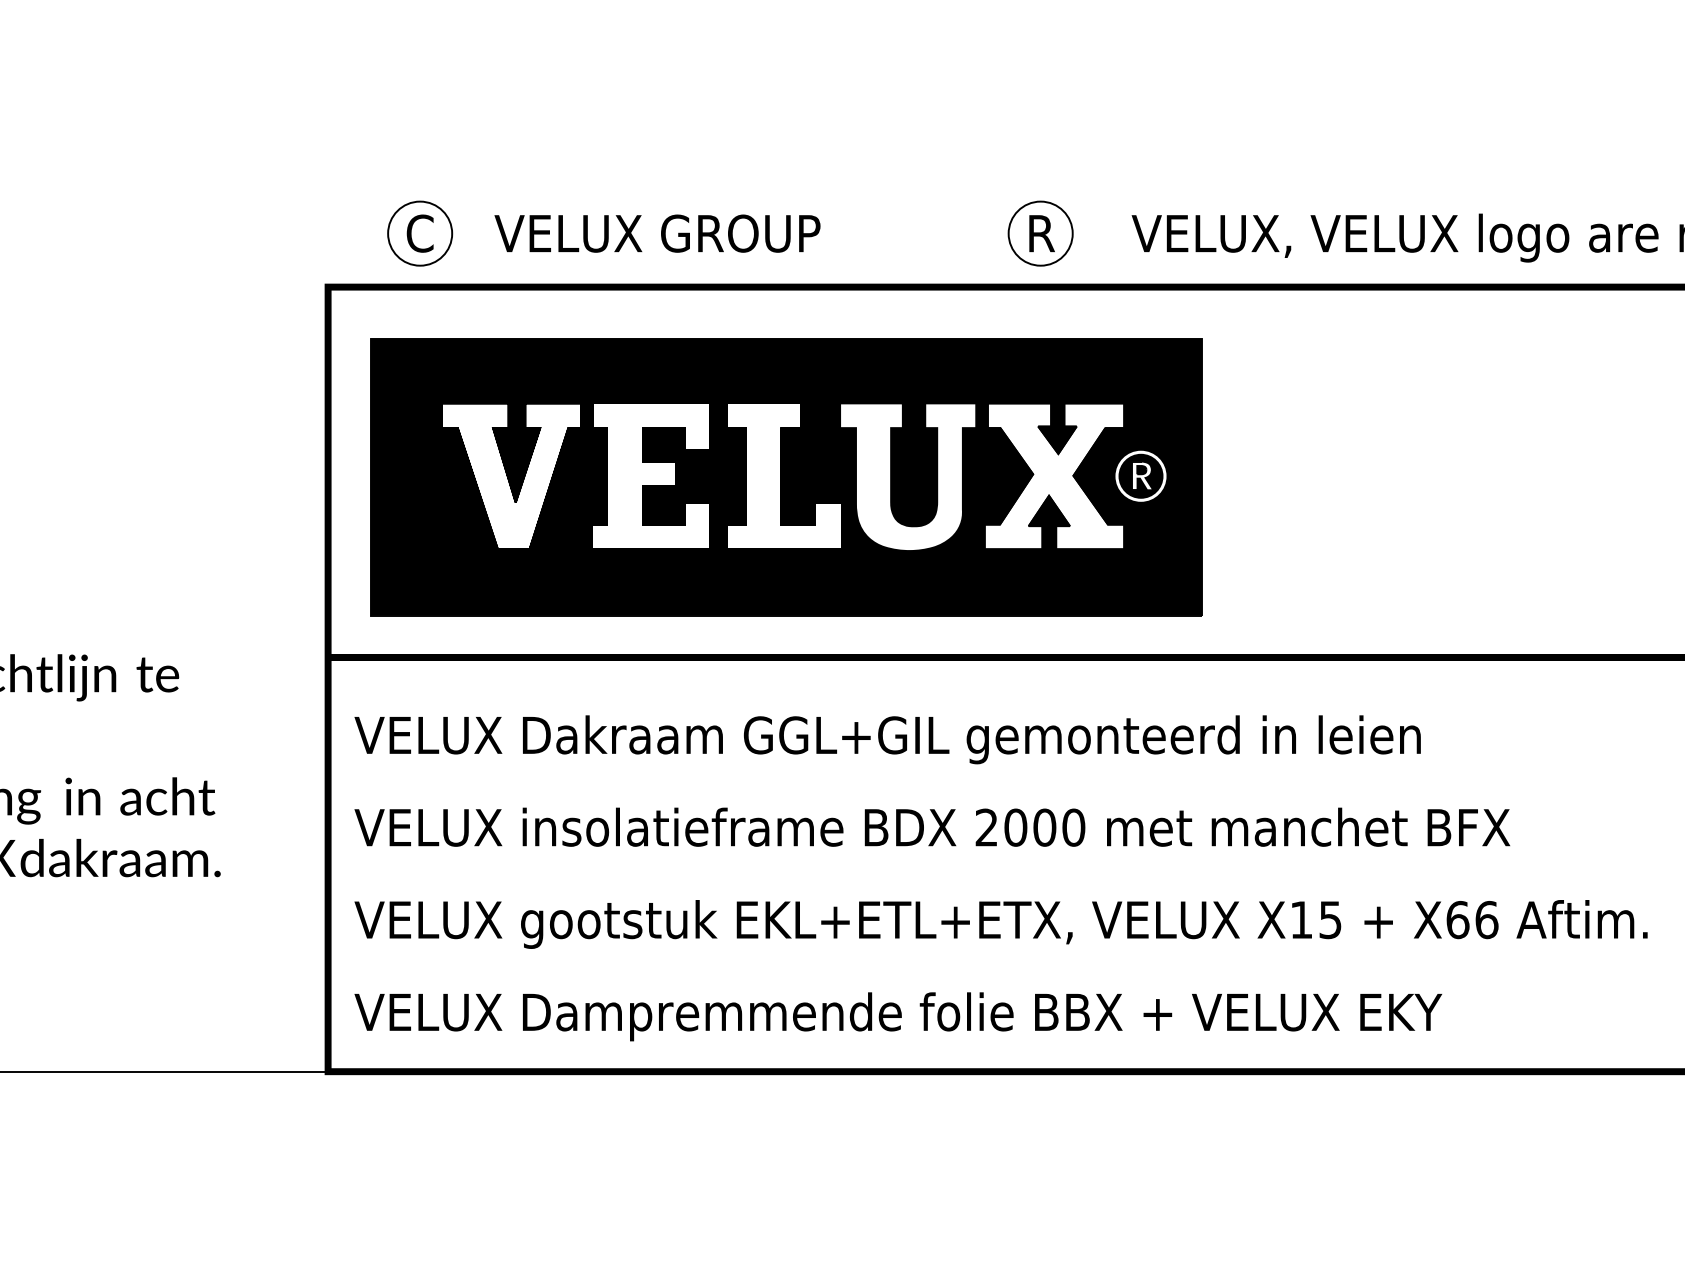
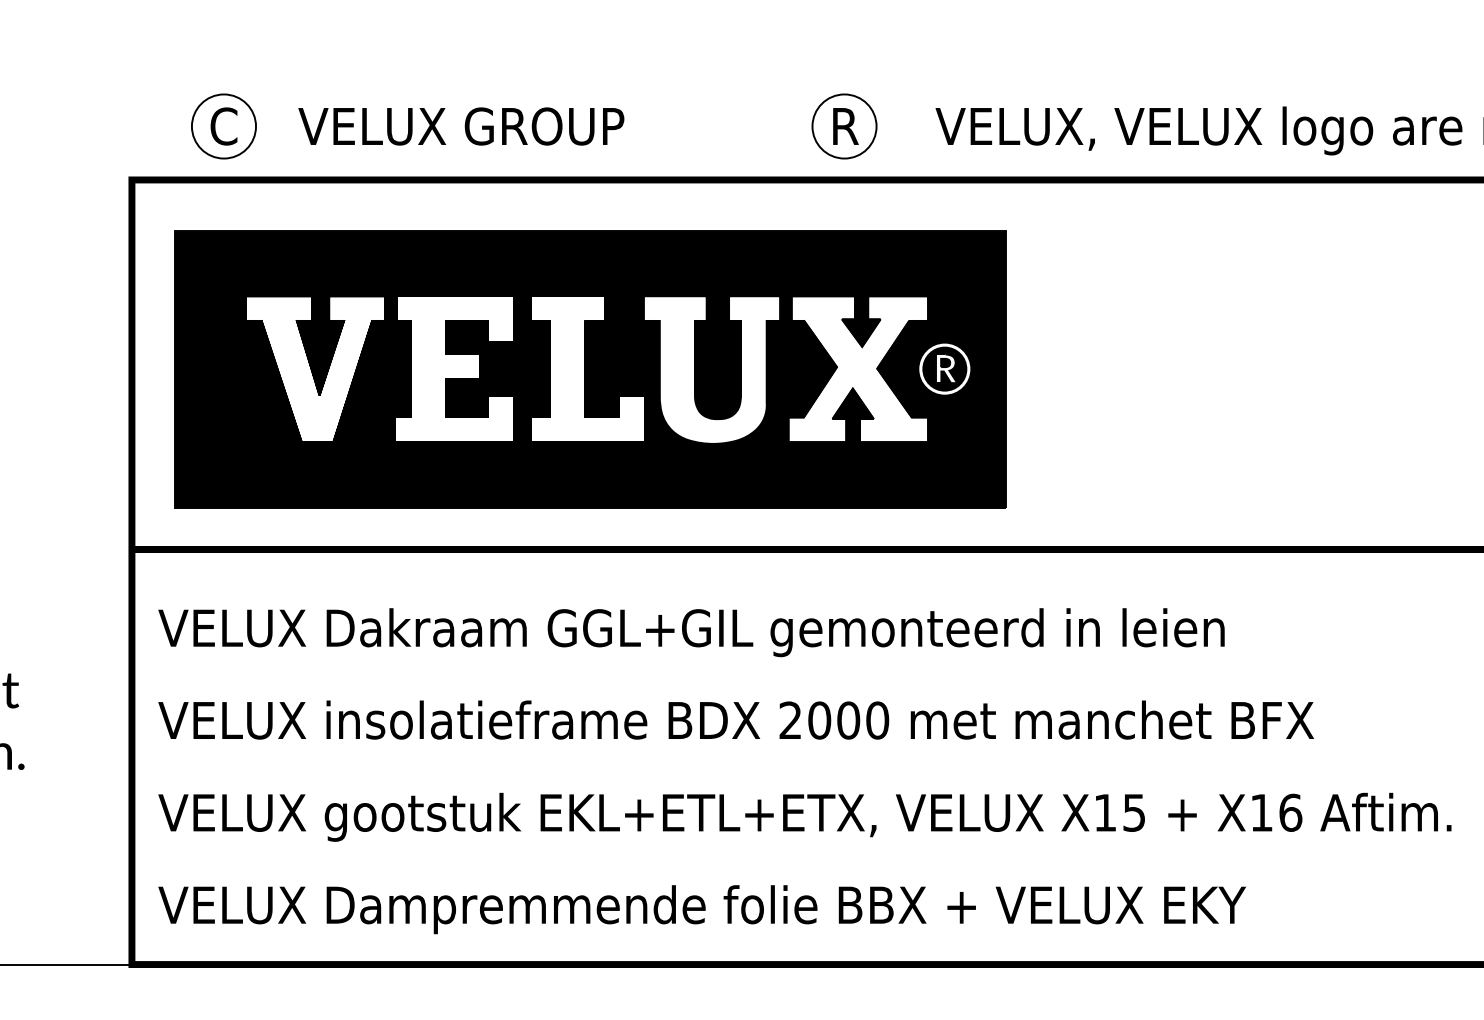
text: (1457, 920) -> (1261, 813), X66 -> X16

